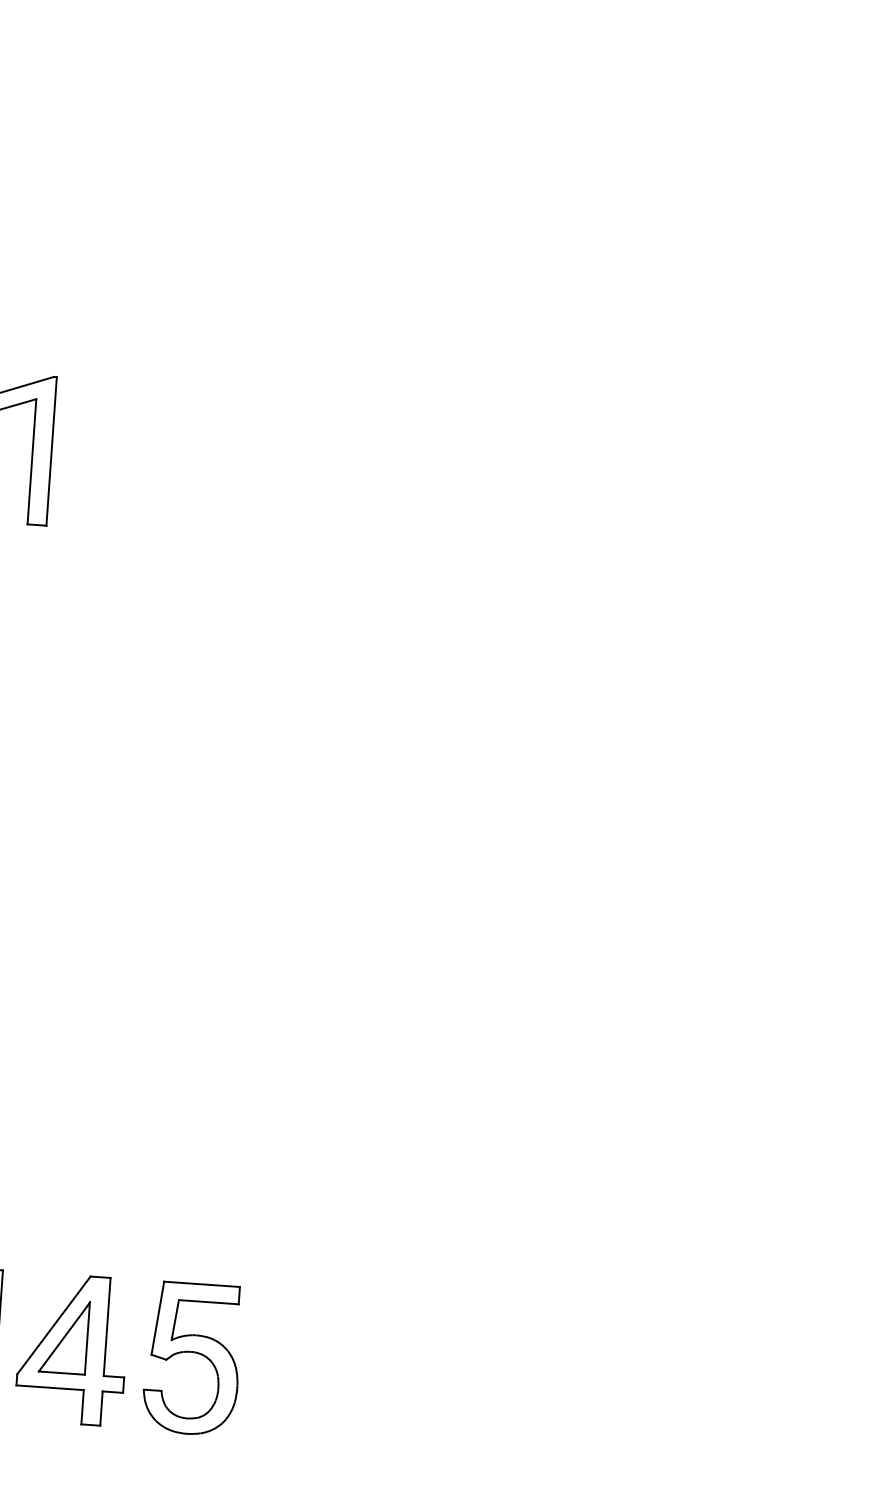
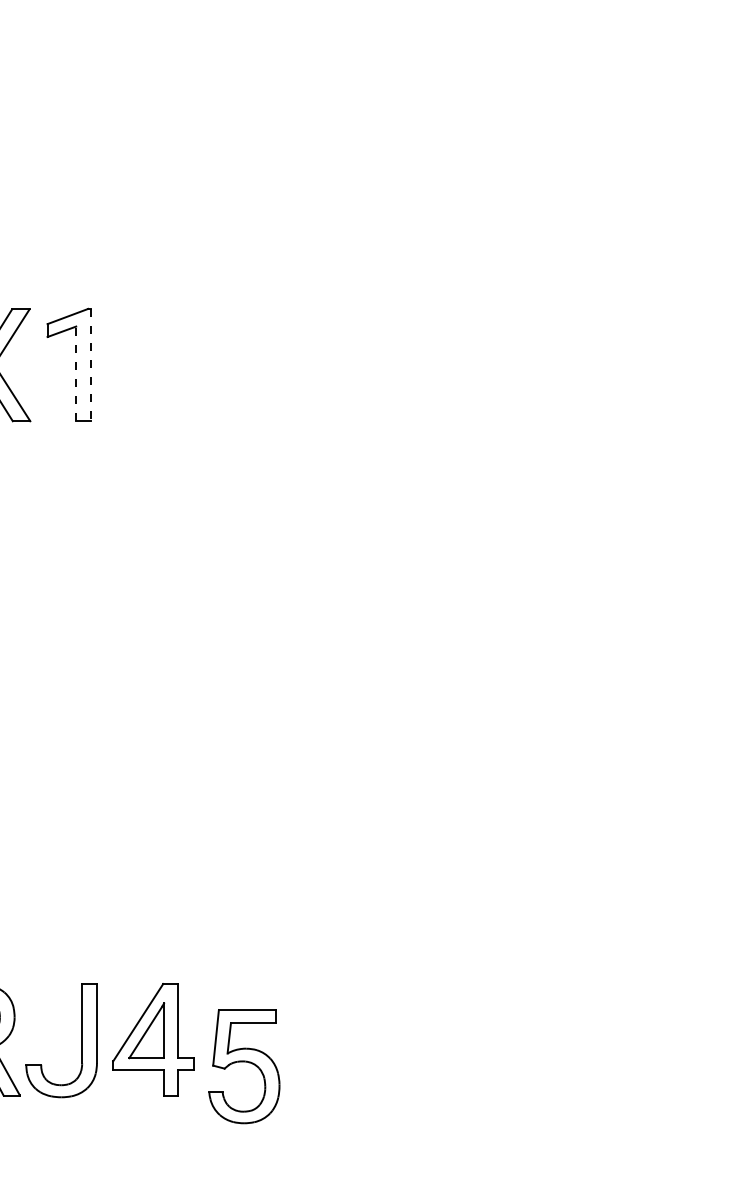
line: (51, 452) -> (90, 365), solid -> dashed
line: (32, 461) -> (76, 373), solid -> dashed
part: (192, 1358) -> (244, 1066), moved

